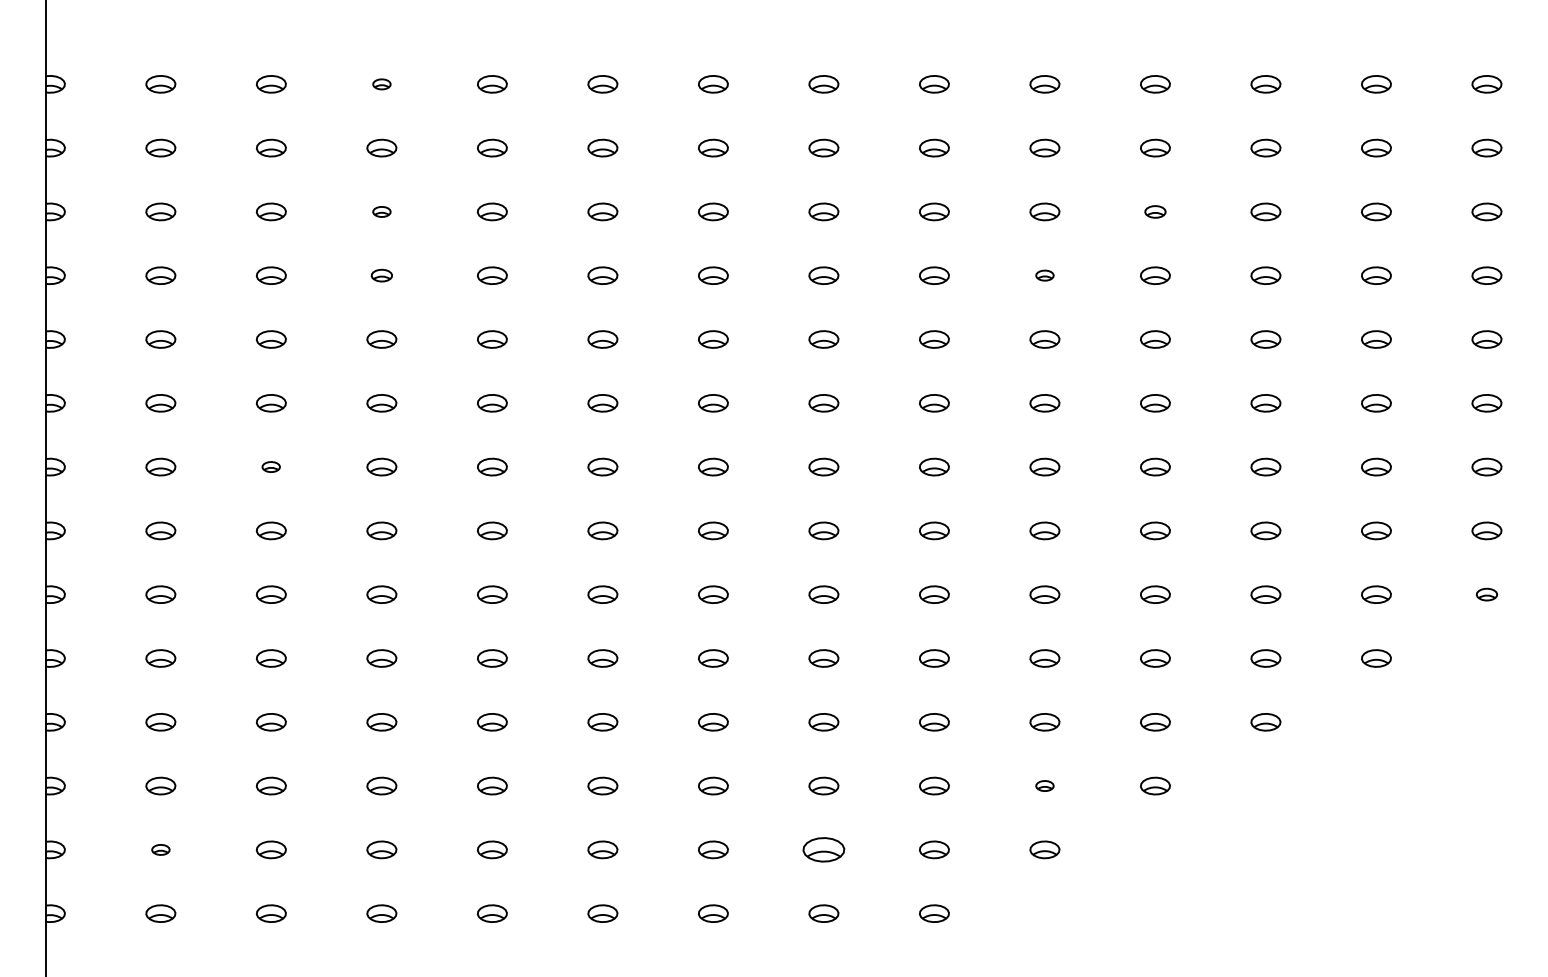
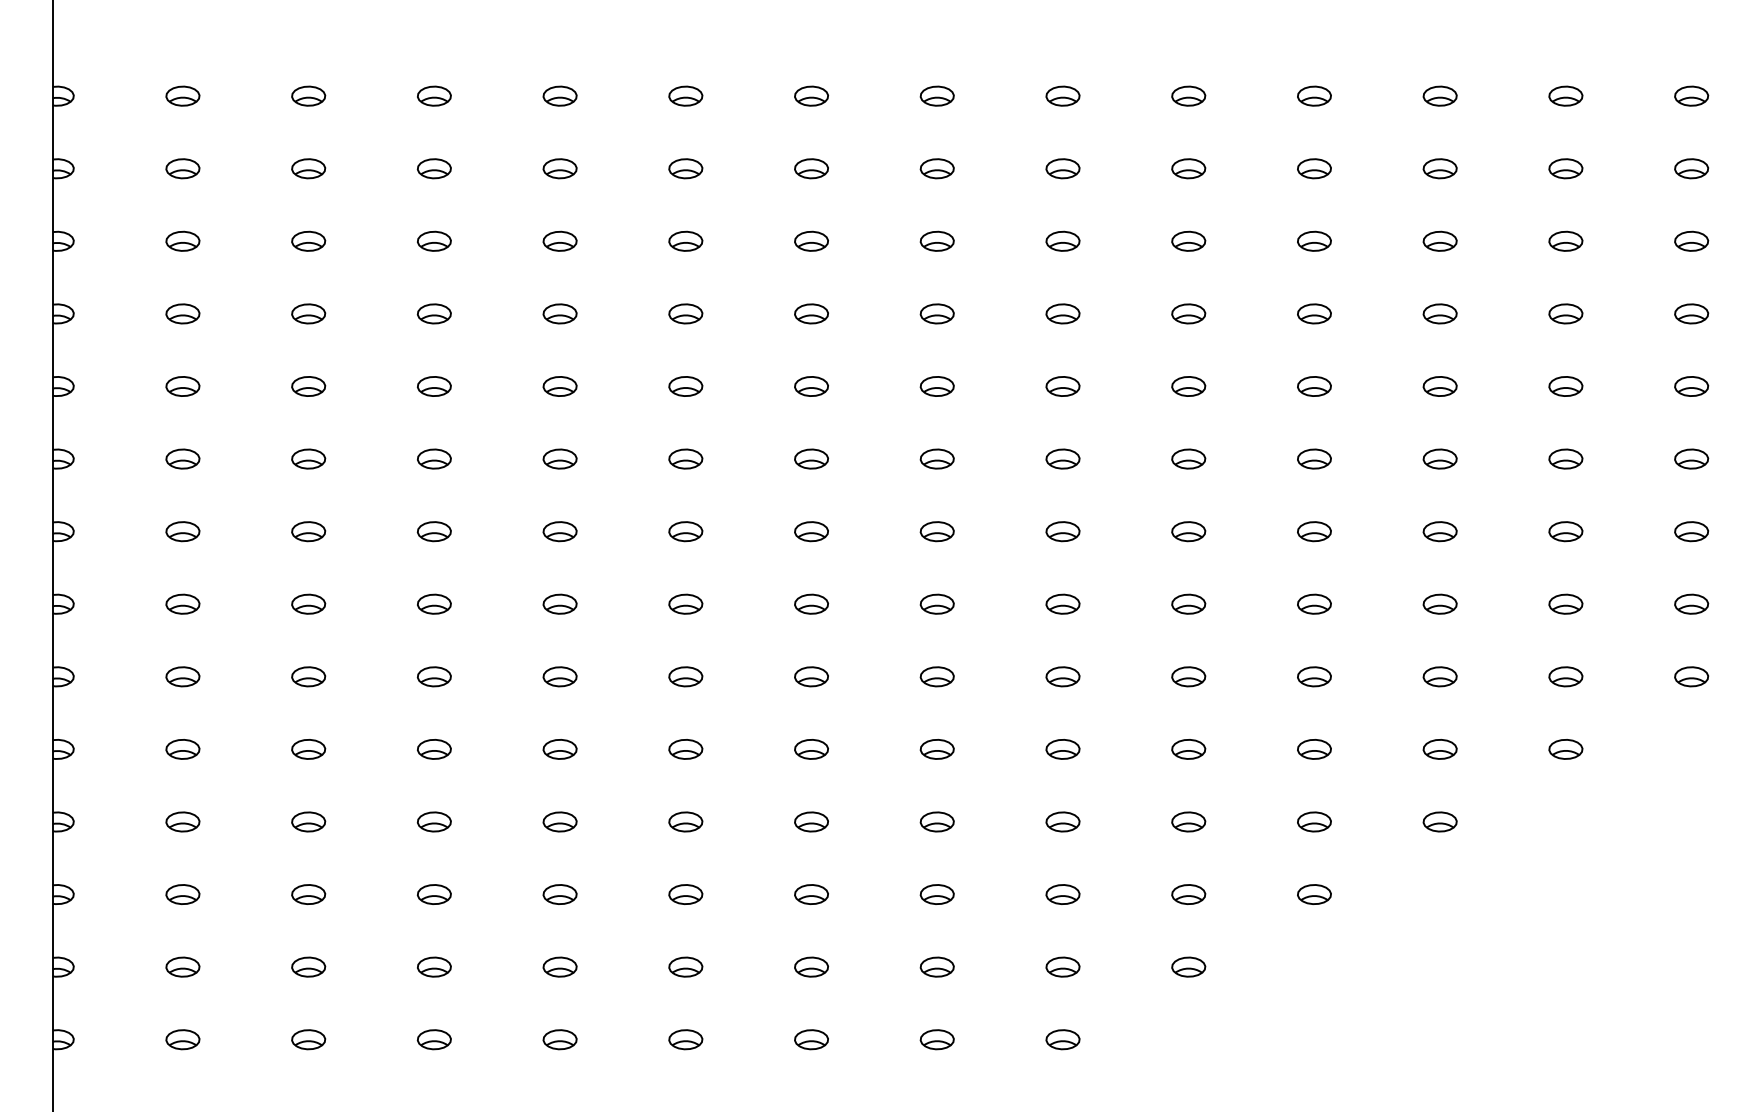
part: (381, 84) -> (433, 96), size x1.67
part: (381, 211) -> (433, 240), size x1.67
part: (1155, 211) -> (1314, 240), size x1.43
part: (381, 275) -> (433, 313), size x1.43
part: (1044, 275) -> (1188, 313), size x1.67
part: (270, 466) -> (307, 530), size x1.67
part: (1486, 594) -> (1691, 676), size x1.43
part: (1044, 785) -> (1188, 893), size x1.67
part: (160, 849) -> (182, 966), size x1.67
part: (823, 849) -> (936, 966), size x0.71

